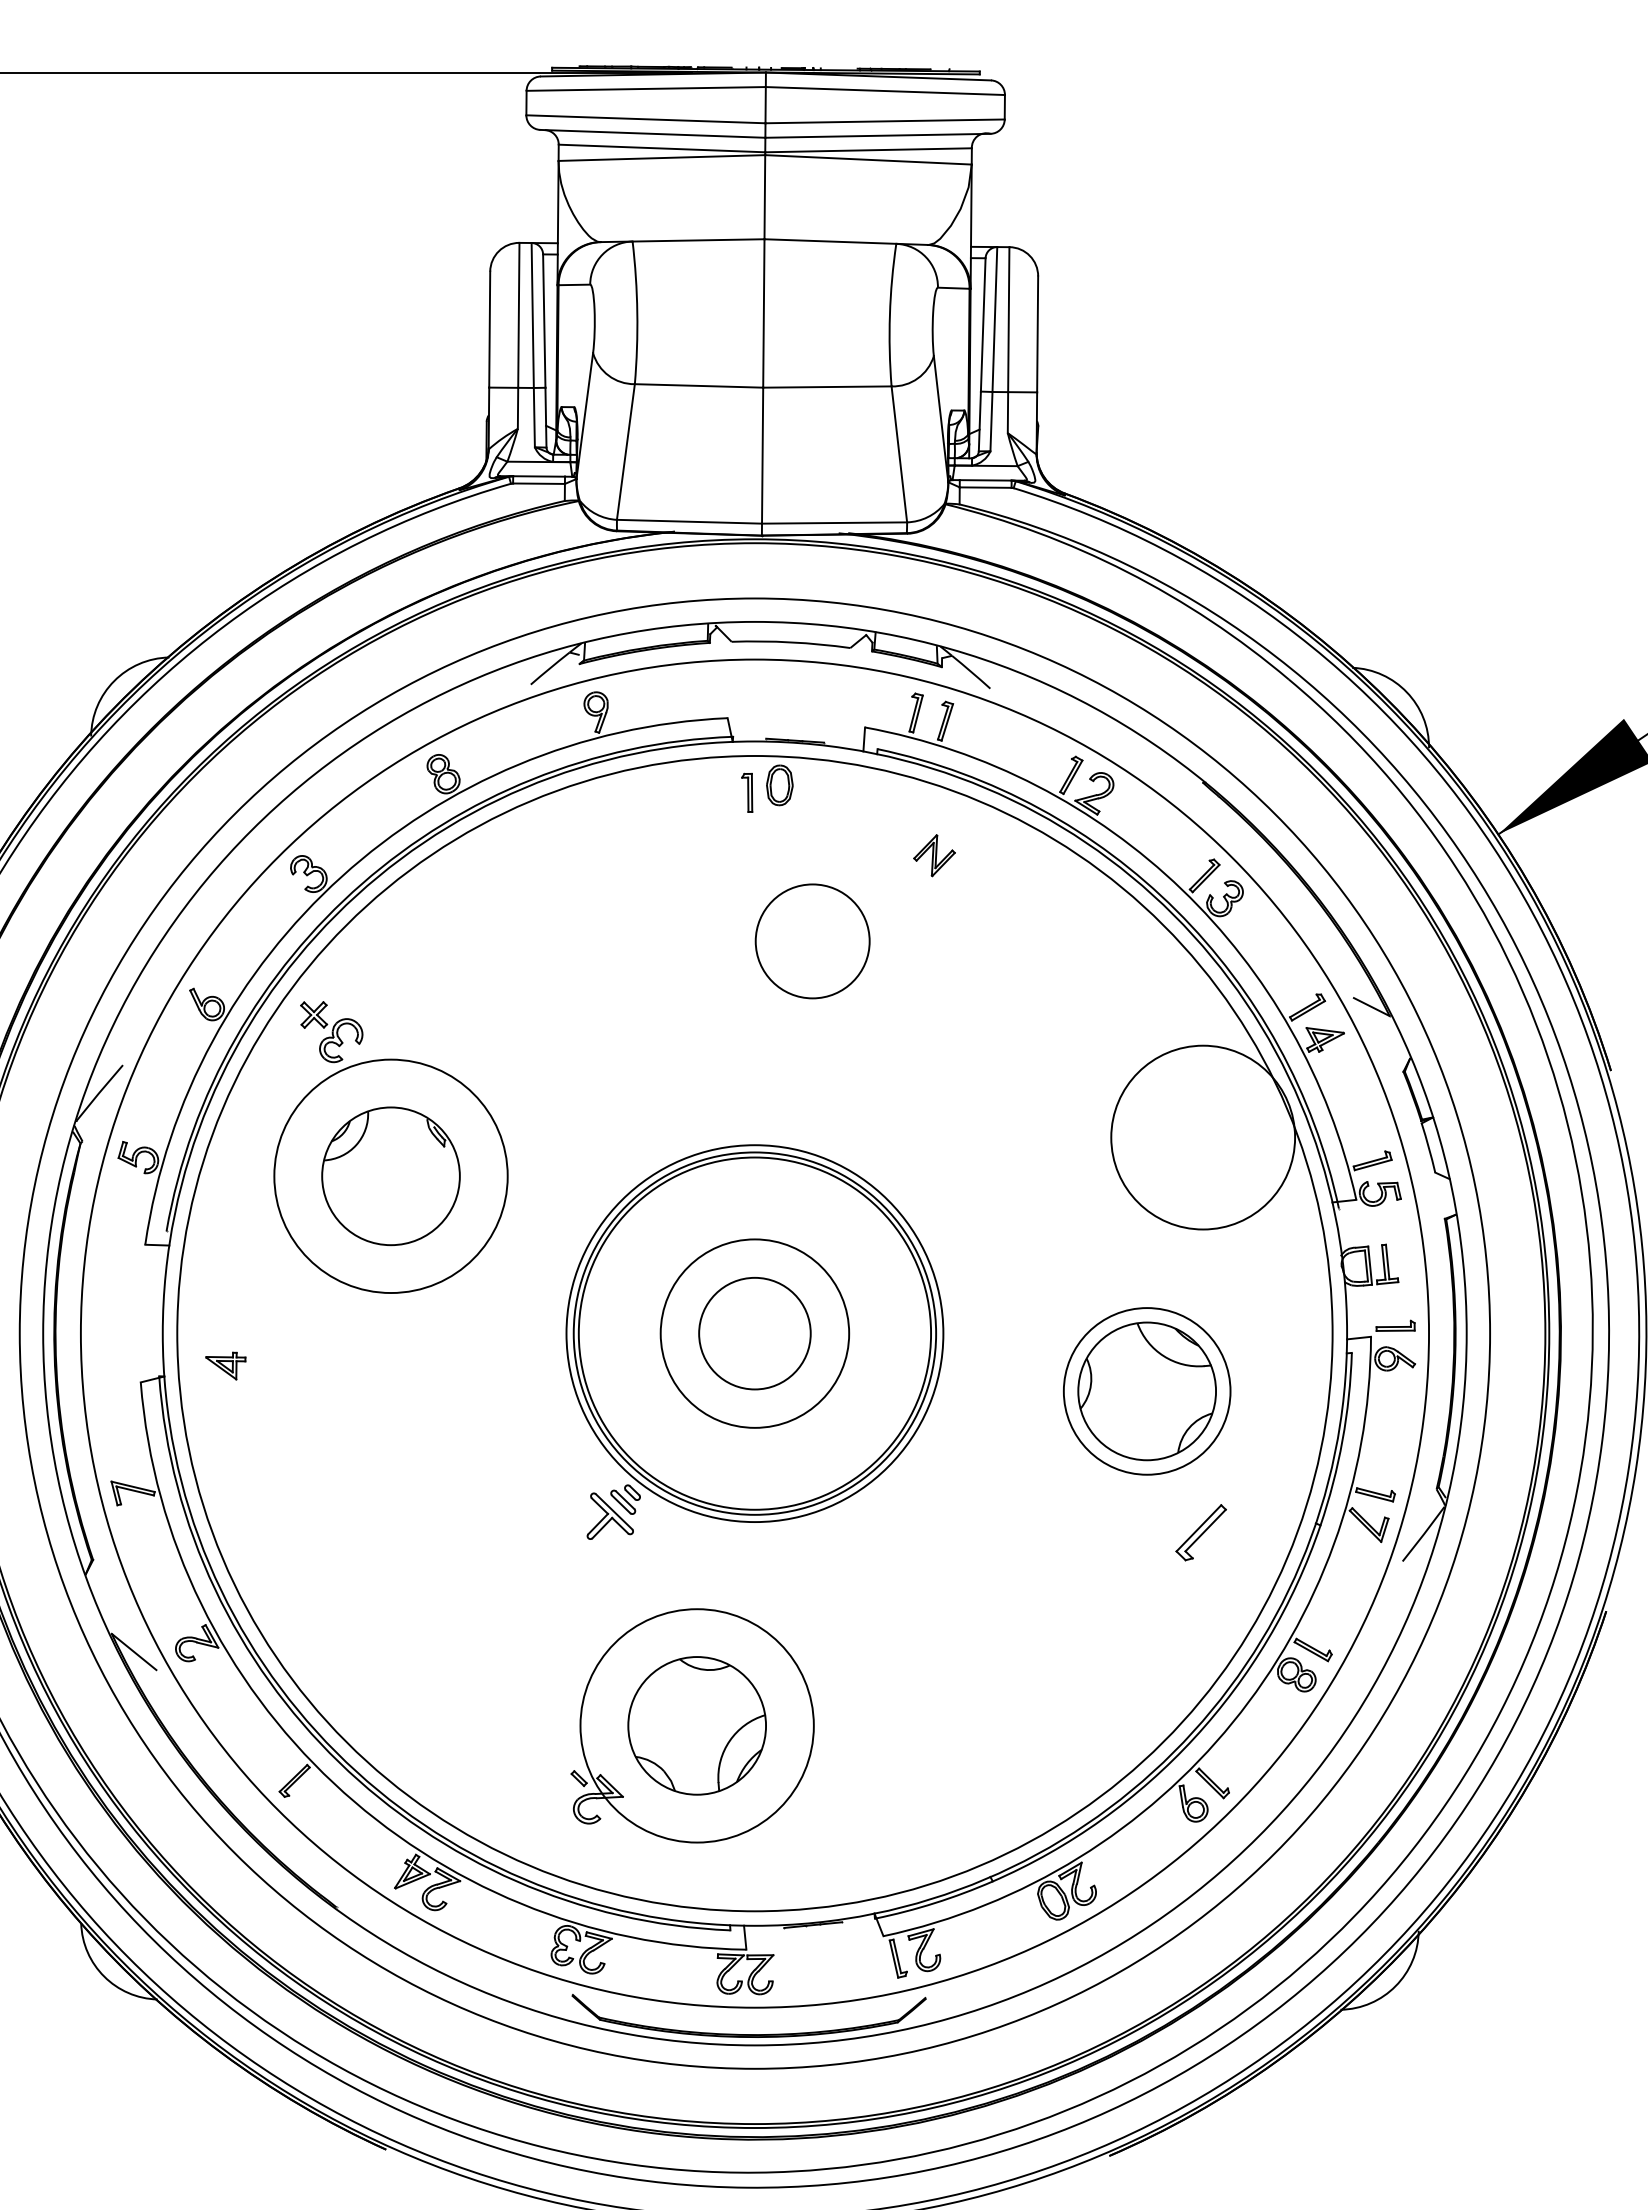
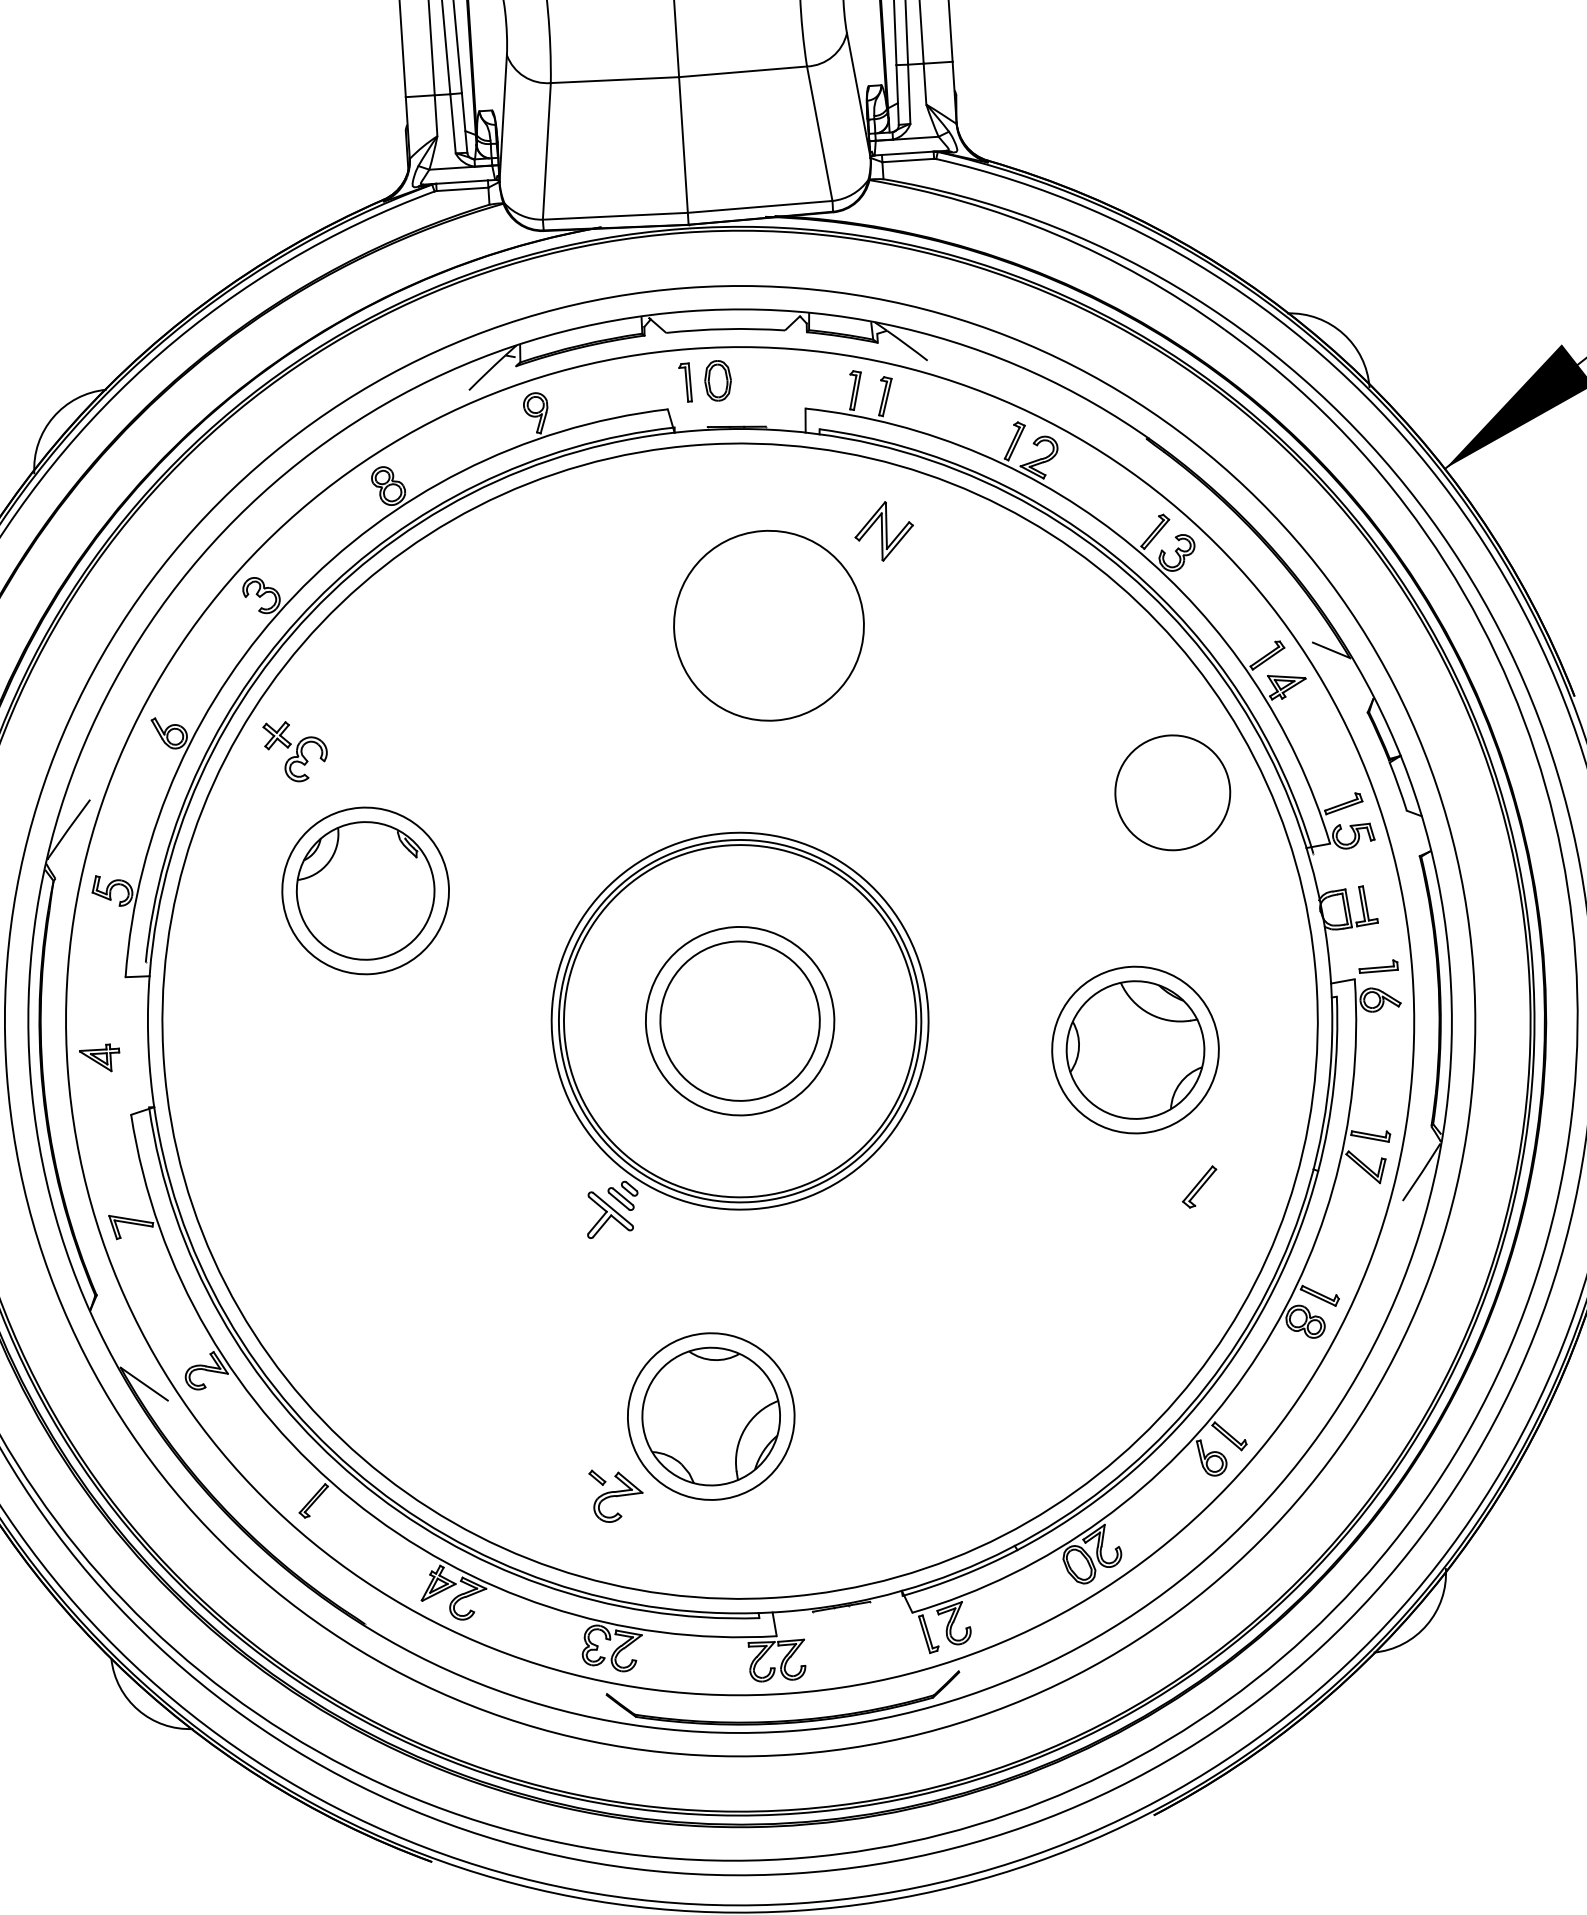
part: (779, 785) -> (717, 380), moved
part: (747, 792) -> (685, 382), moved
part: (934, 855) -> (884, 531), size x1.43
circle: (812, 941) -> (768, 625), size x1.67
circle: (1202, 1137) -> (1172, 792), size x0.62
circle: (390, 1175) -> (365, 890), size x0.71
circle: (754, 1333) -> (739, 1021), size x1.43
part: (225, 1365) -> (99, 1058), moved
part: (1200, 1532) -> (1199, 1186), size x0.71
circle: (696, 1725) -> (710, 1416), size x0.71

